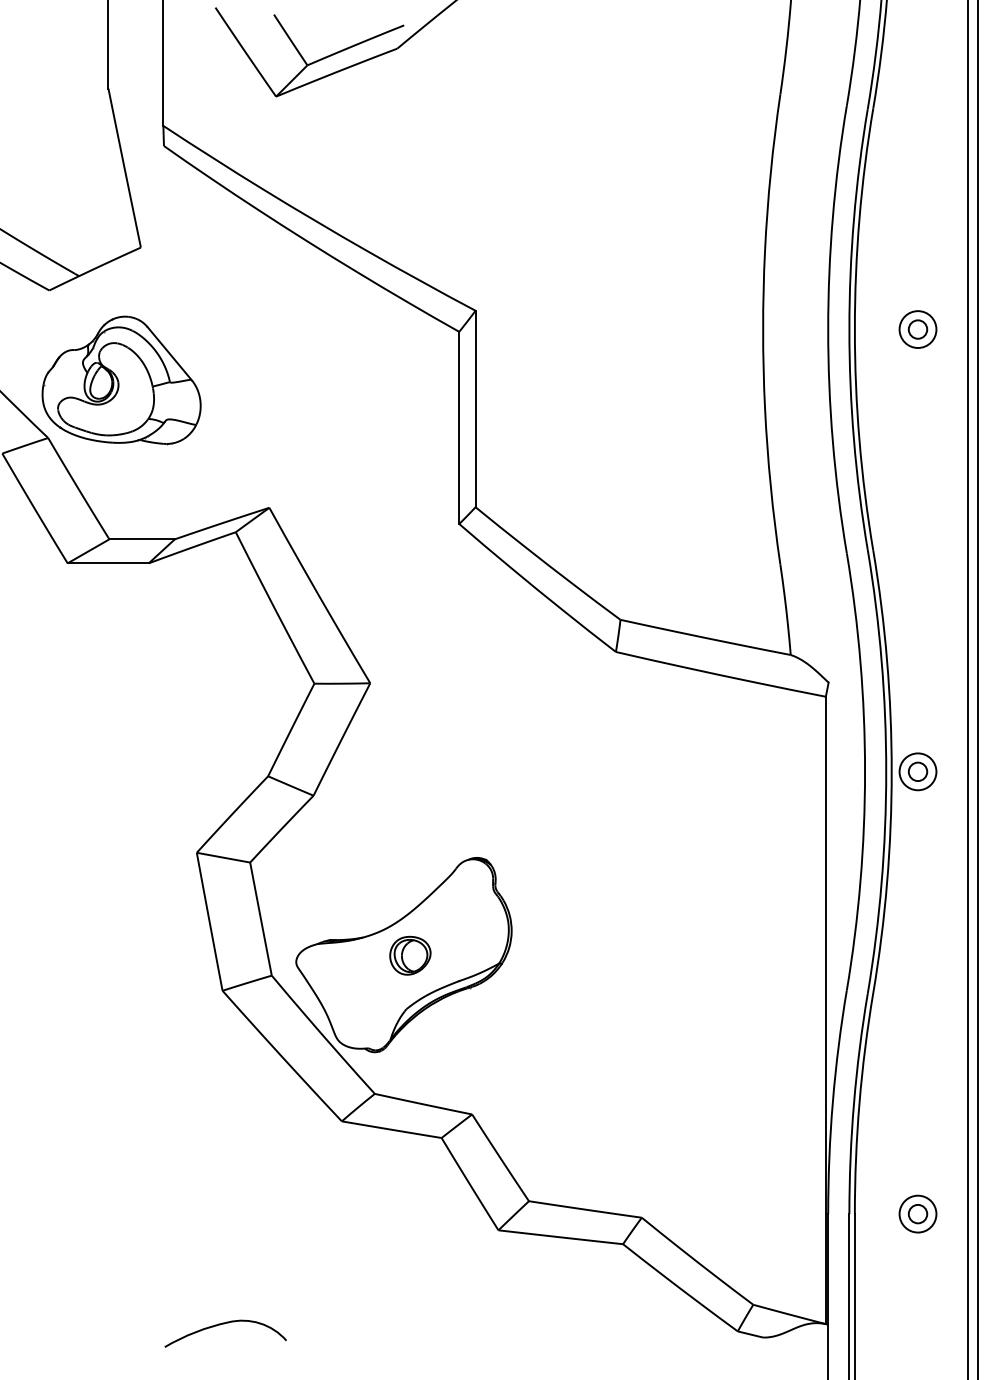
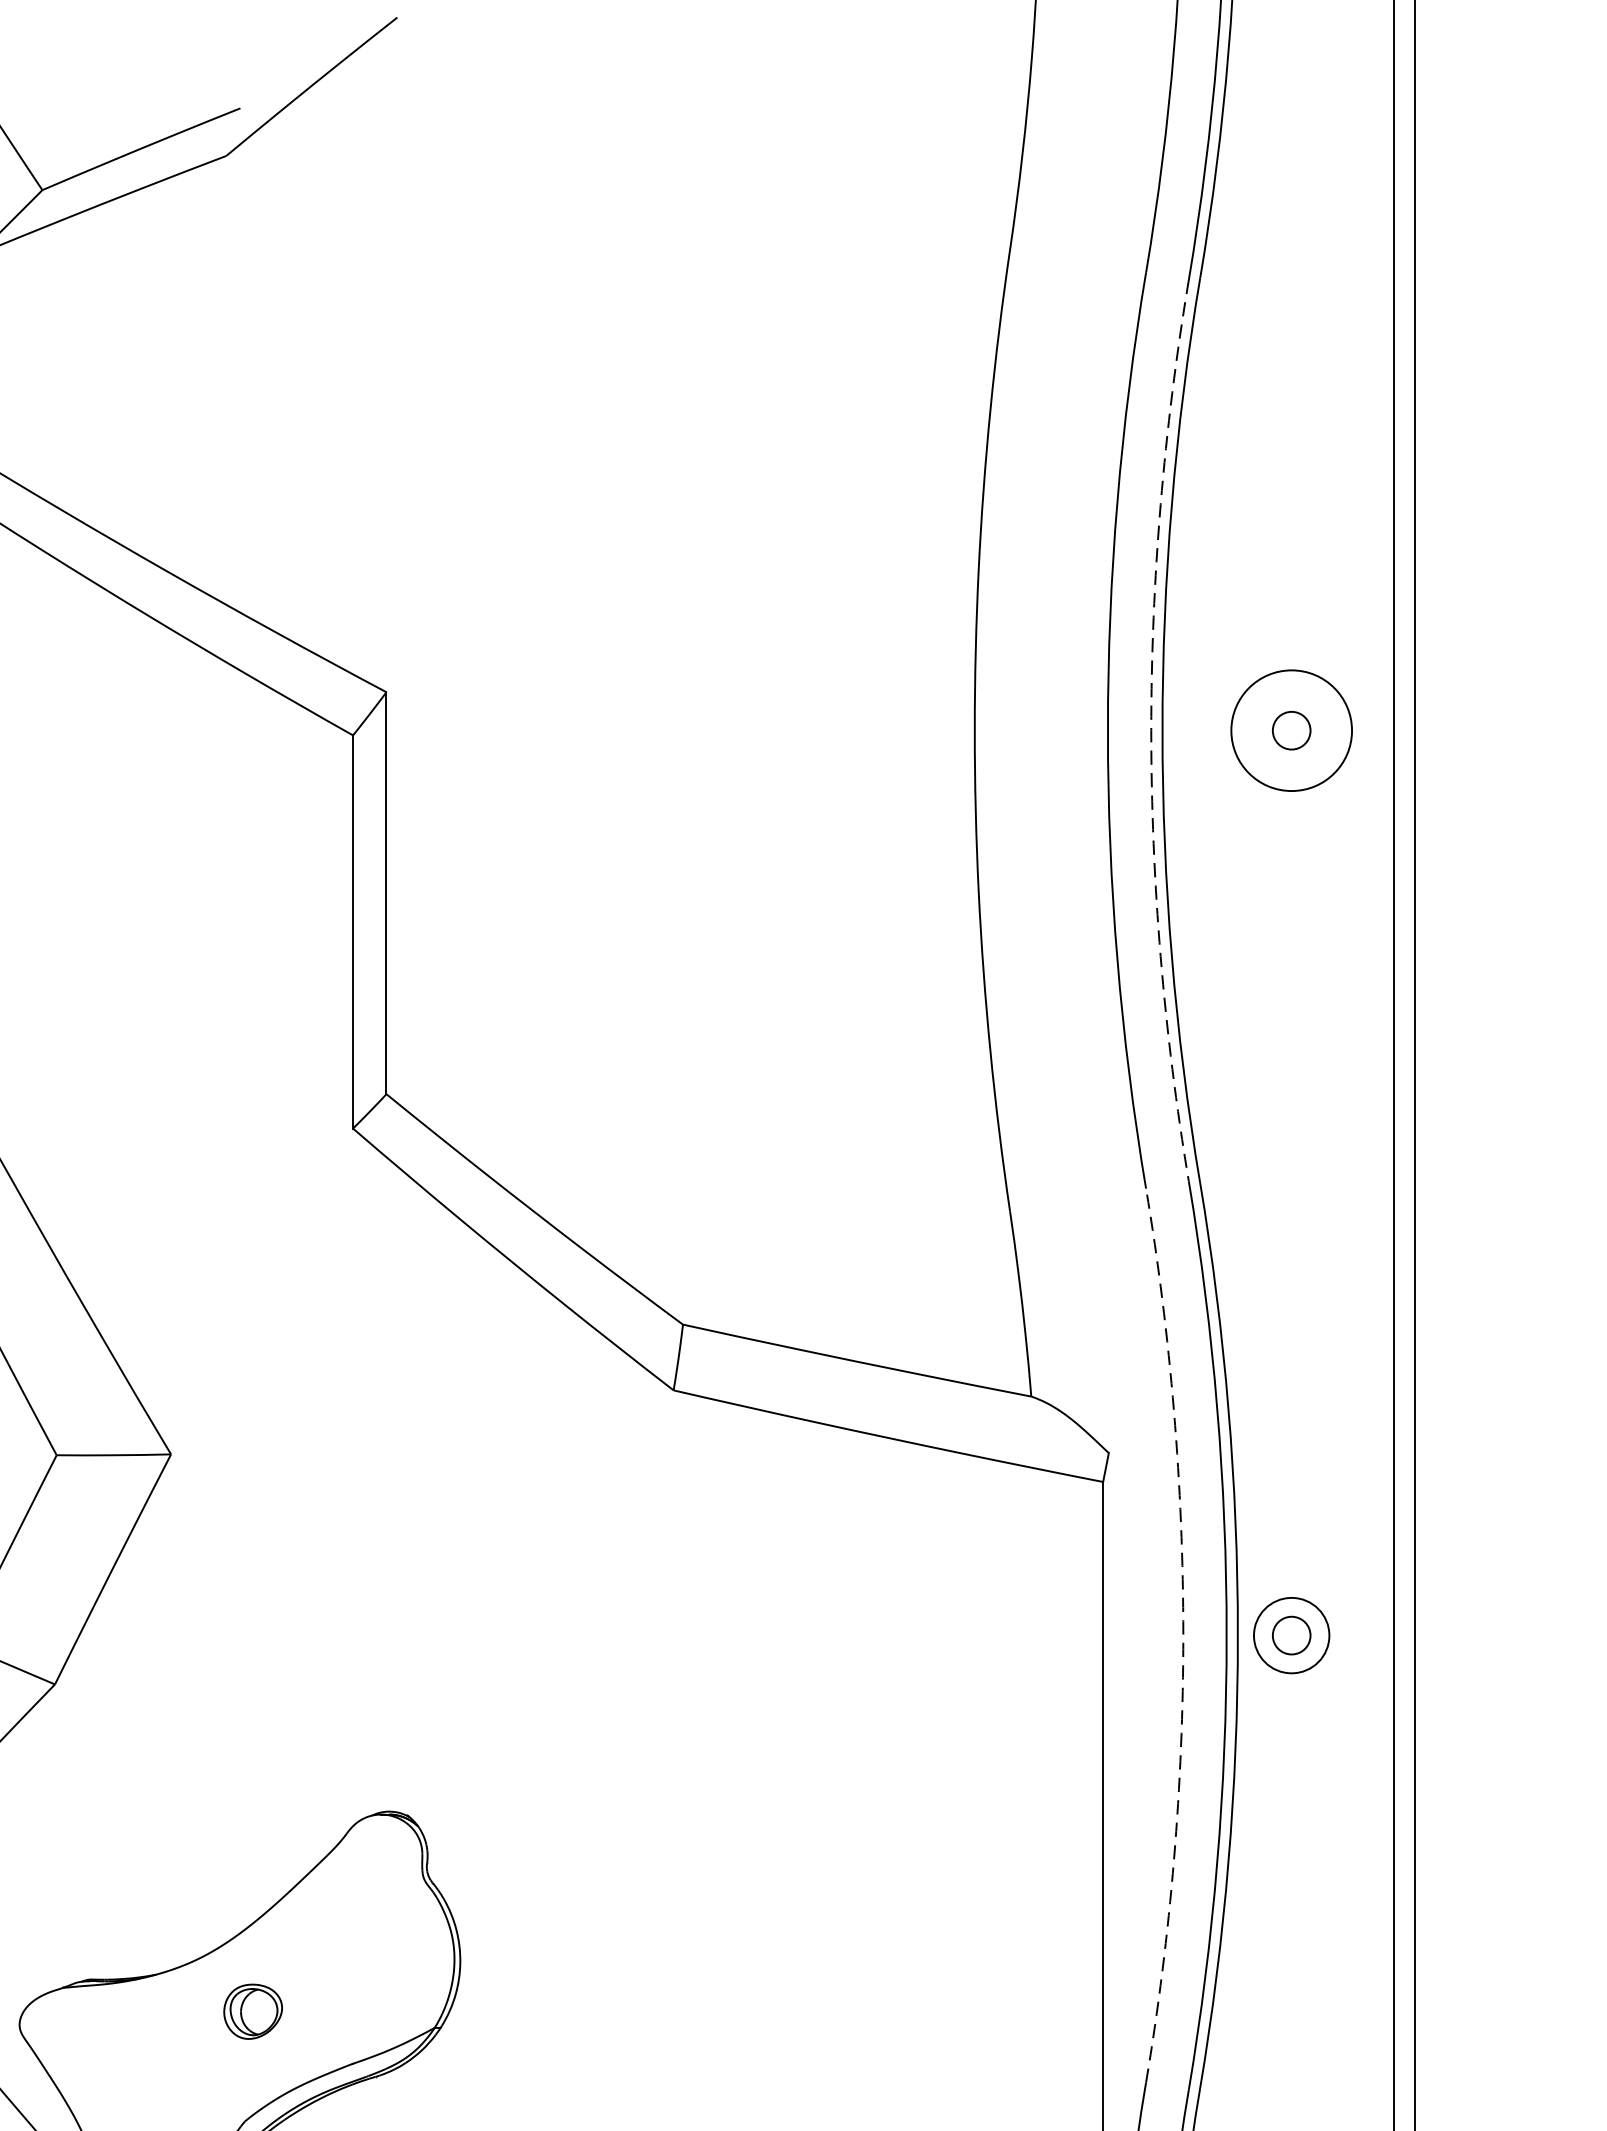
arc: (849, 329) -> (1151, 730), solid -> dashed
circle: (917, 329) -> (1290, 730), size x1.6
arc: (865, 771) -> (1184, 1634), solid -> dashed
part: (410, 955) -> (253, 2011), size x0.7

